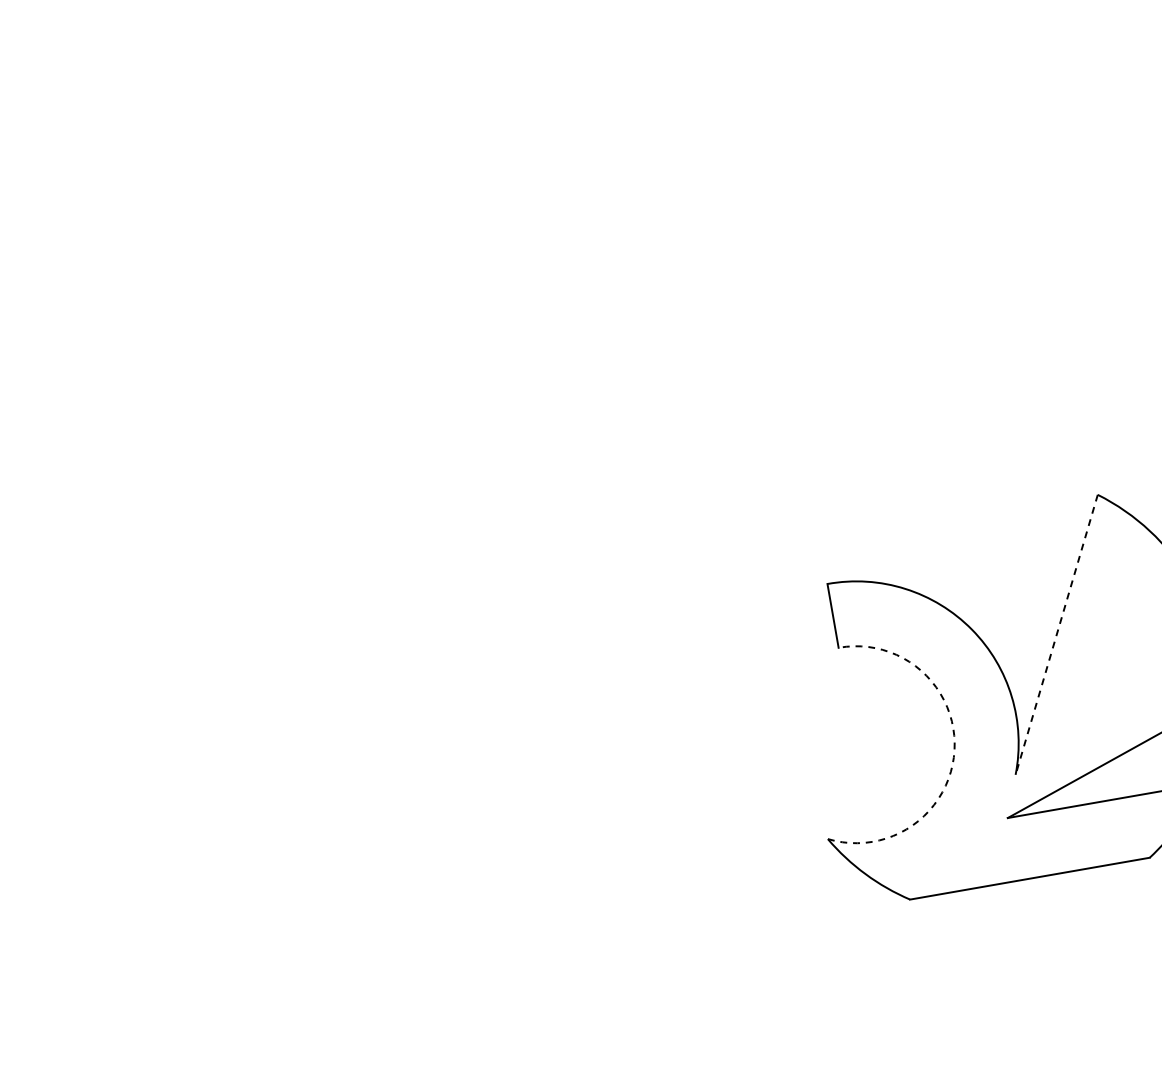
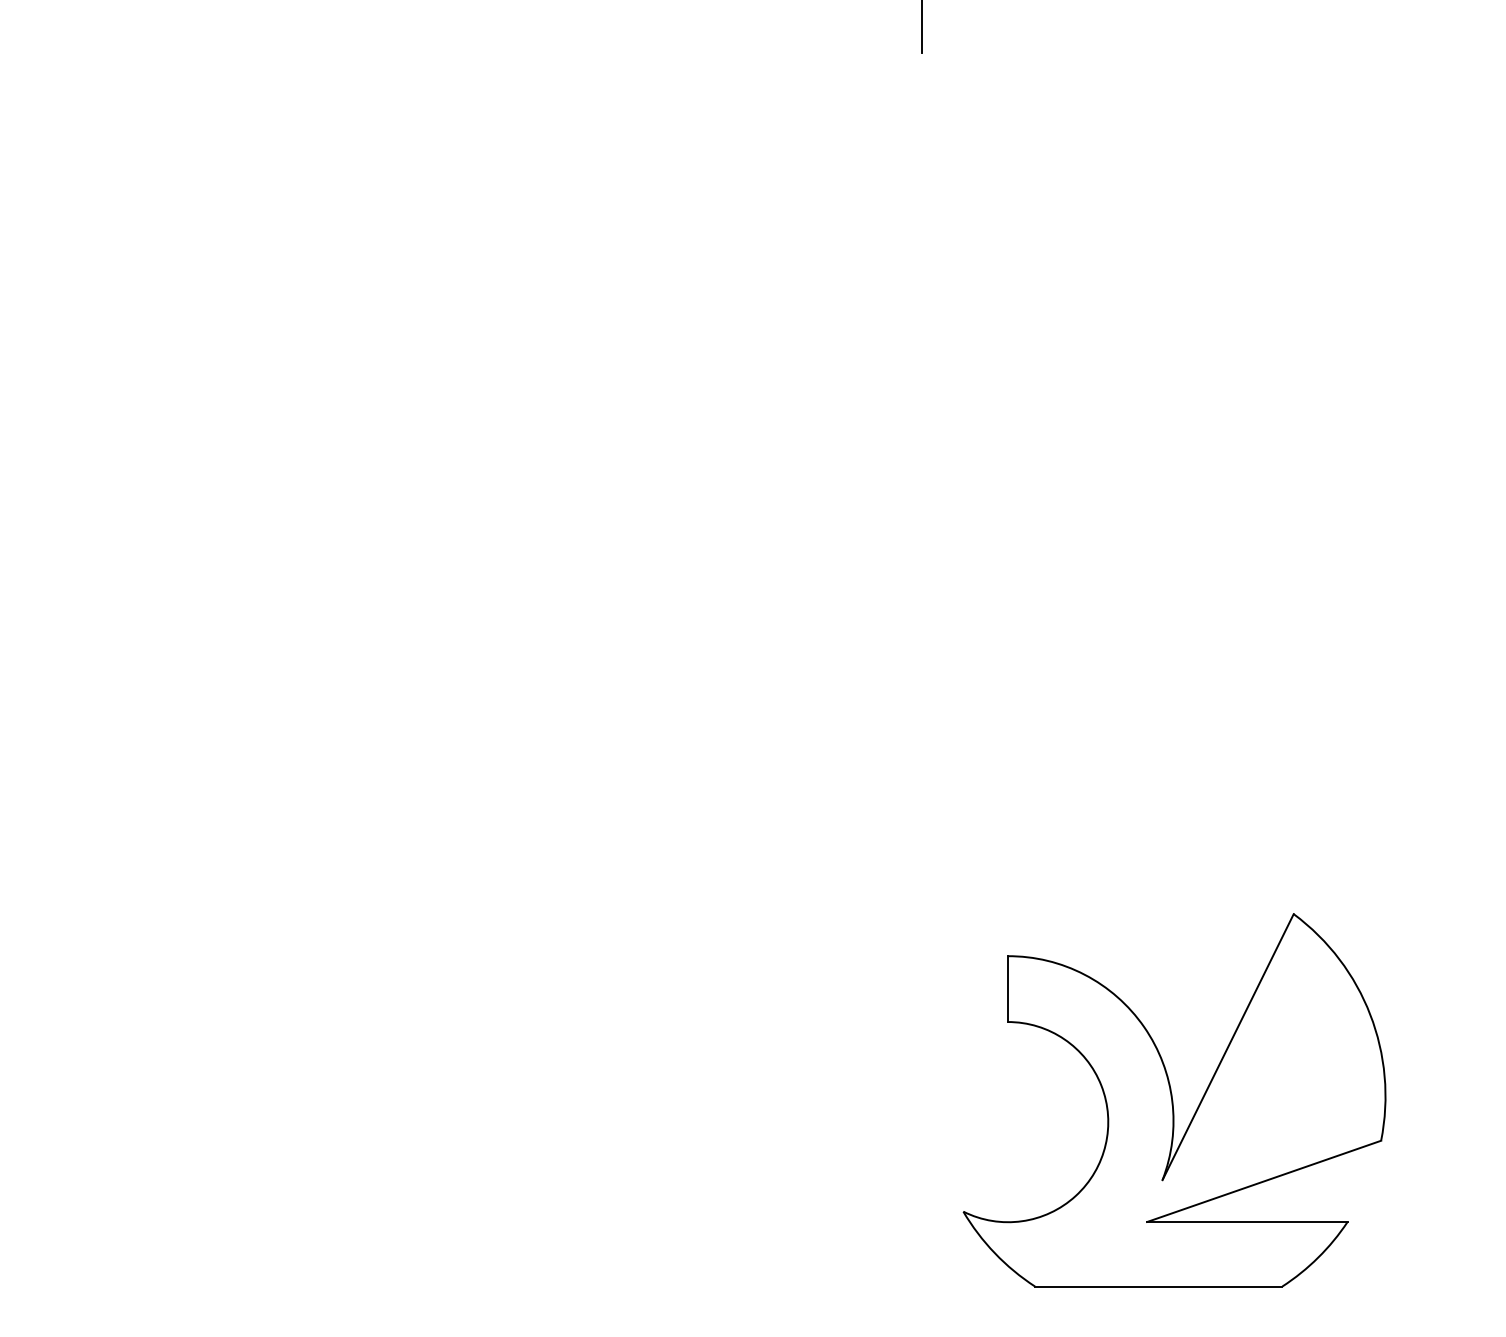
line: (1056, 635) -> (1227, 1047), dashed -> solid
arc: (954, 749) -> (1105, 1144), dashed -> solid

